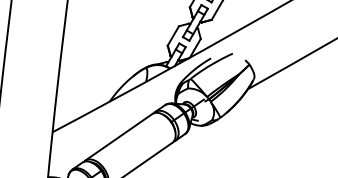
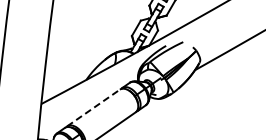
line: (118, 136) -> (93, 107), solid -> dashed

